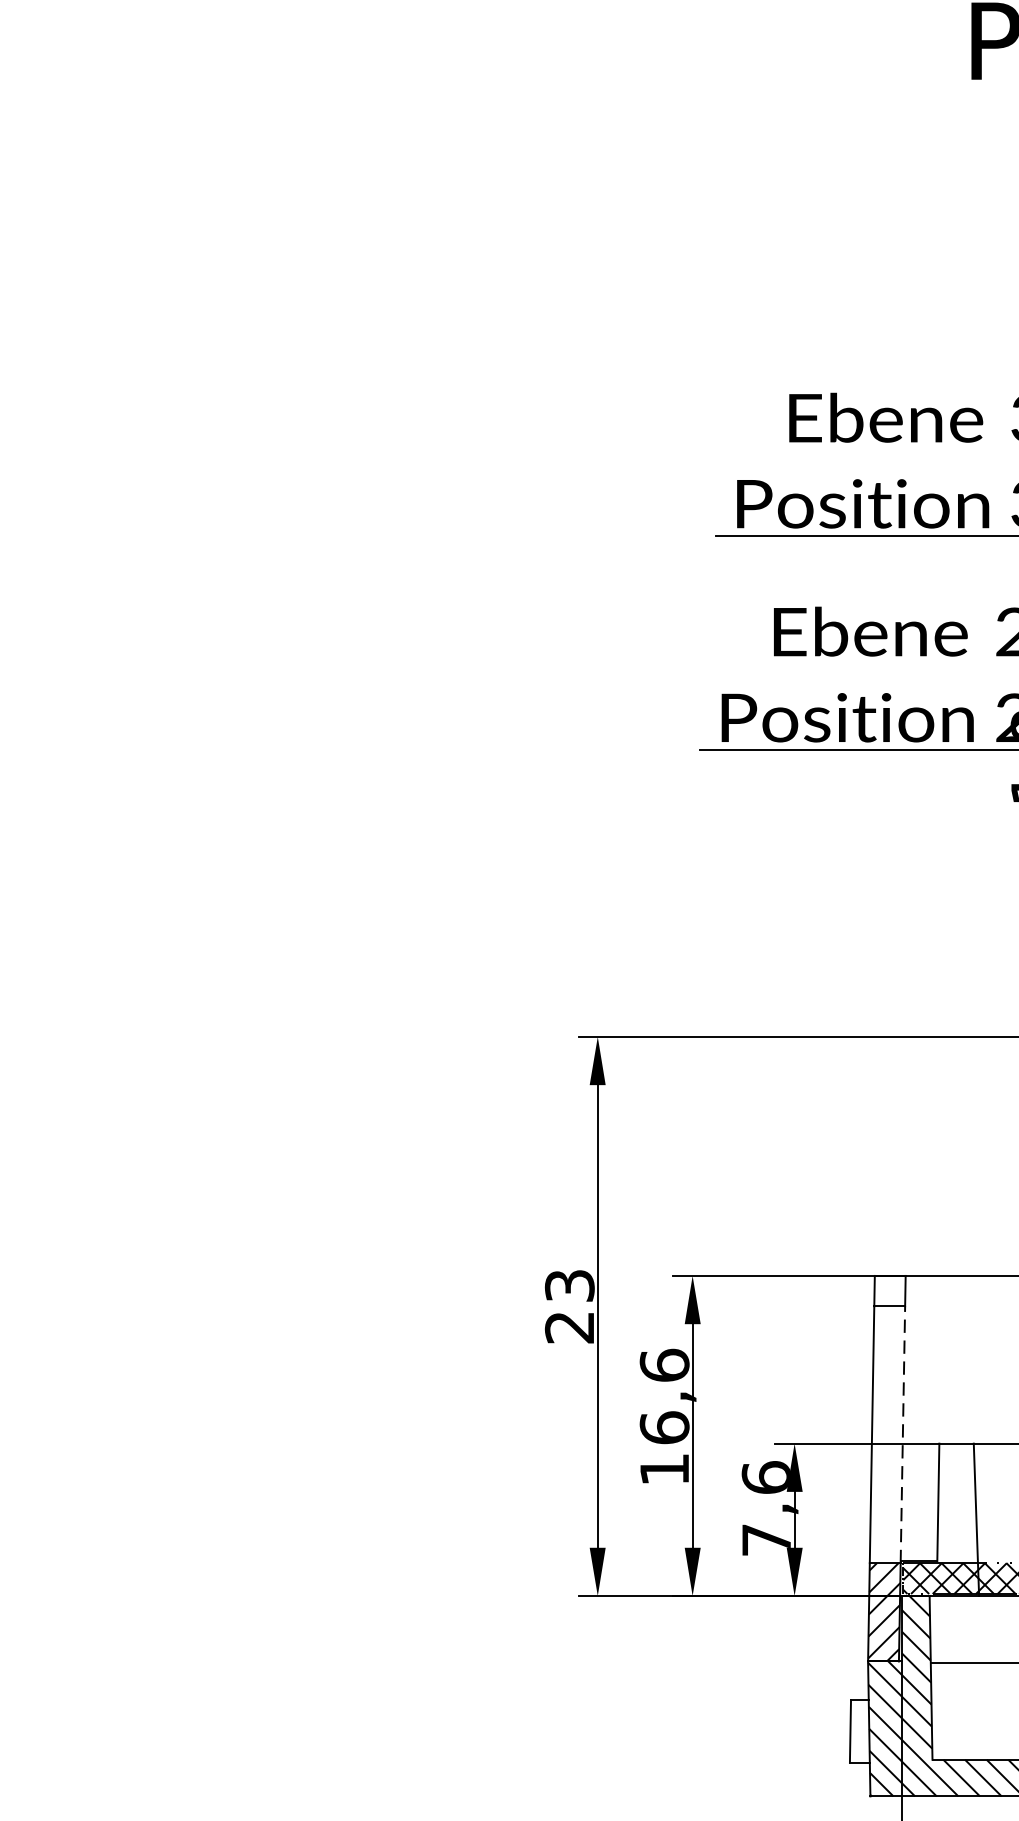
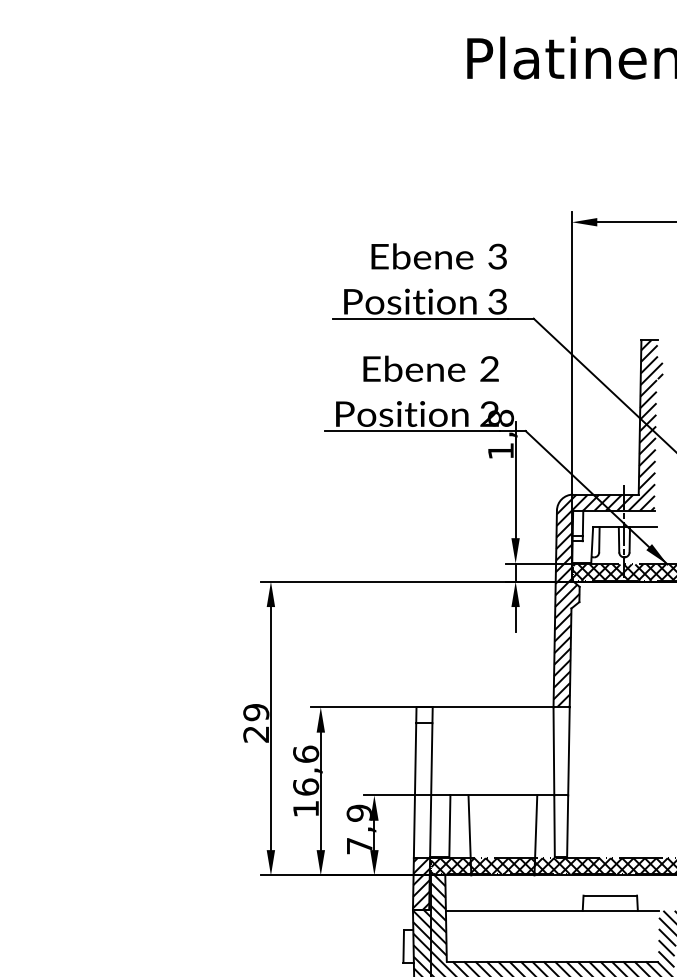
text: (570, 1285) -> (256, 712), 23 -> 29
line: (903, 1434) -> (431, 790), dashed -> solid
text: (764, 1476) -> (358, 812), 7,6 -> 7,9

